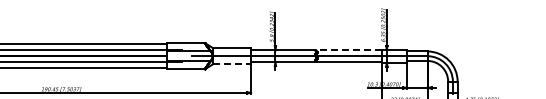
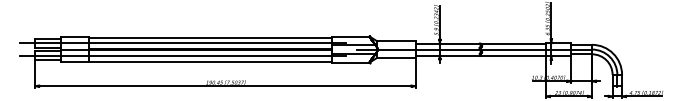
line: (349, 50) -> (513, 43), dashed -> solid
line: (232, 64) -> (396, 57), dashed -> solid

